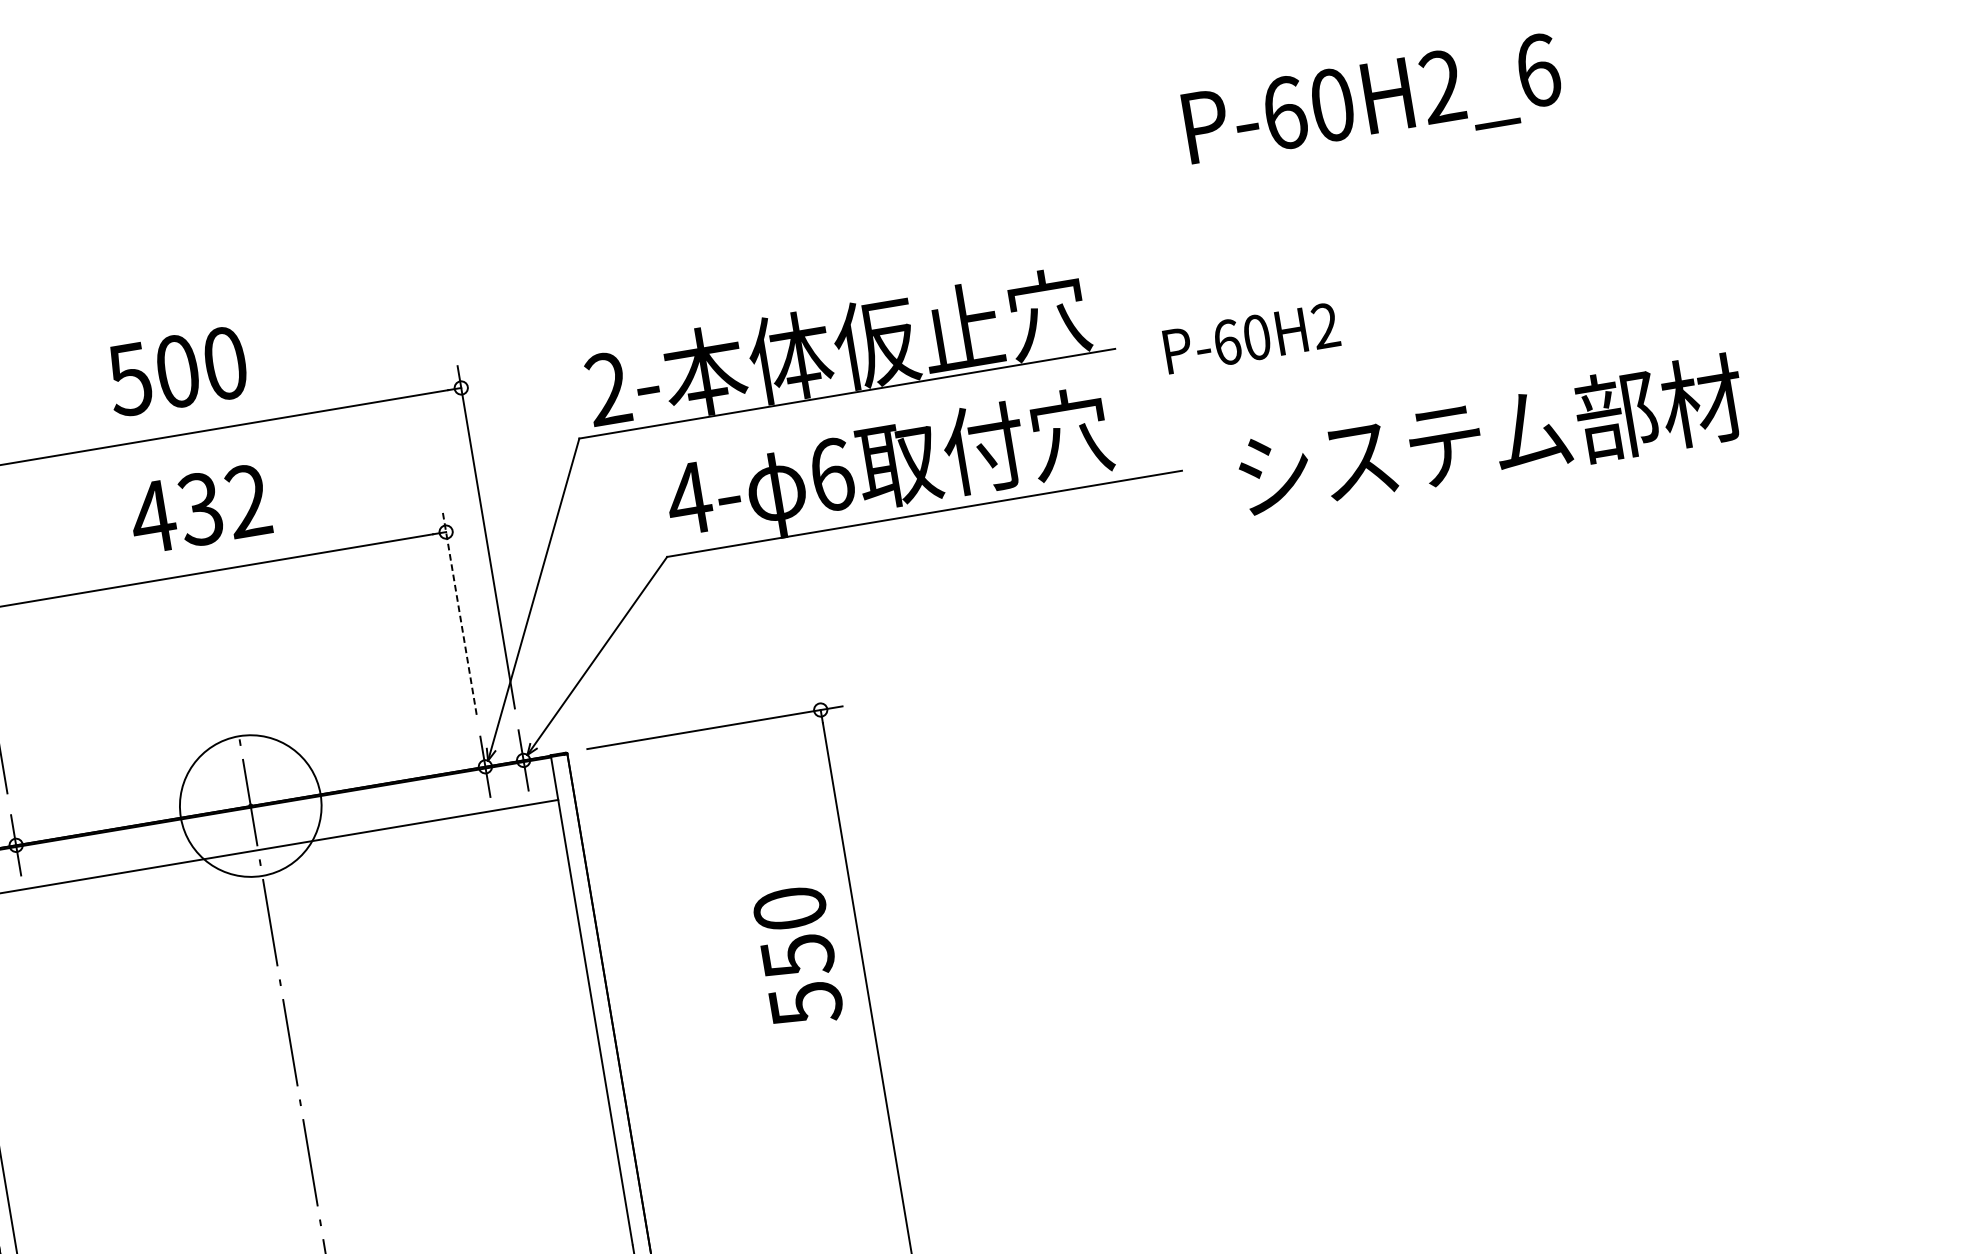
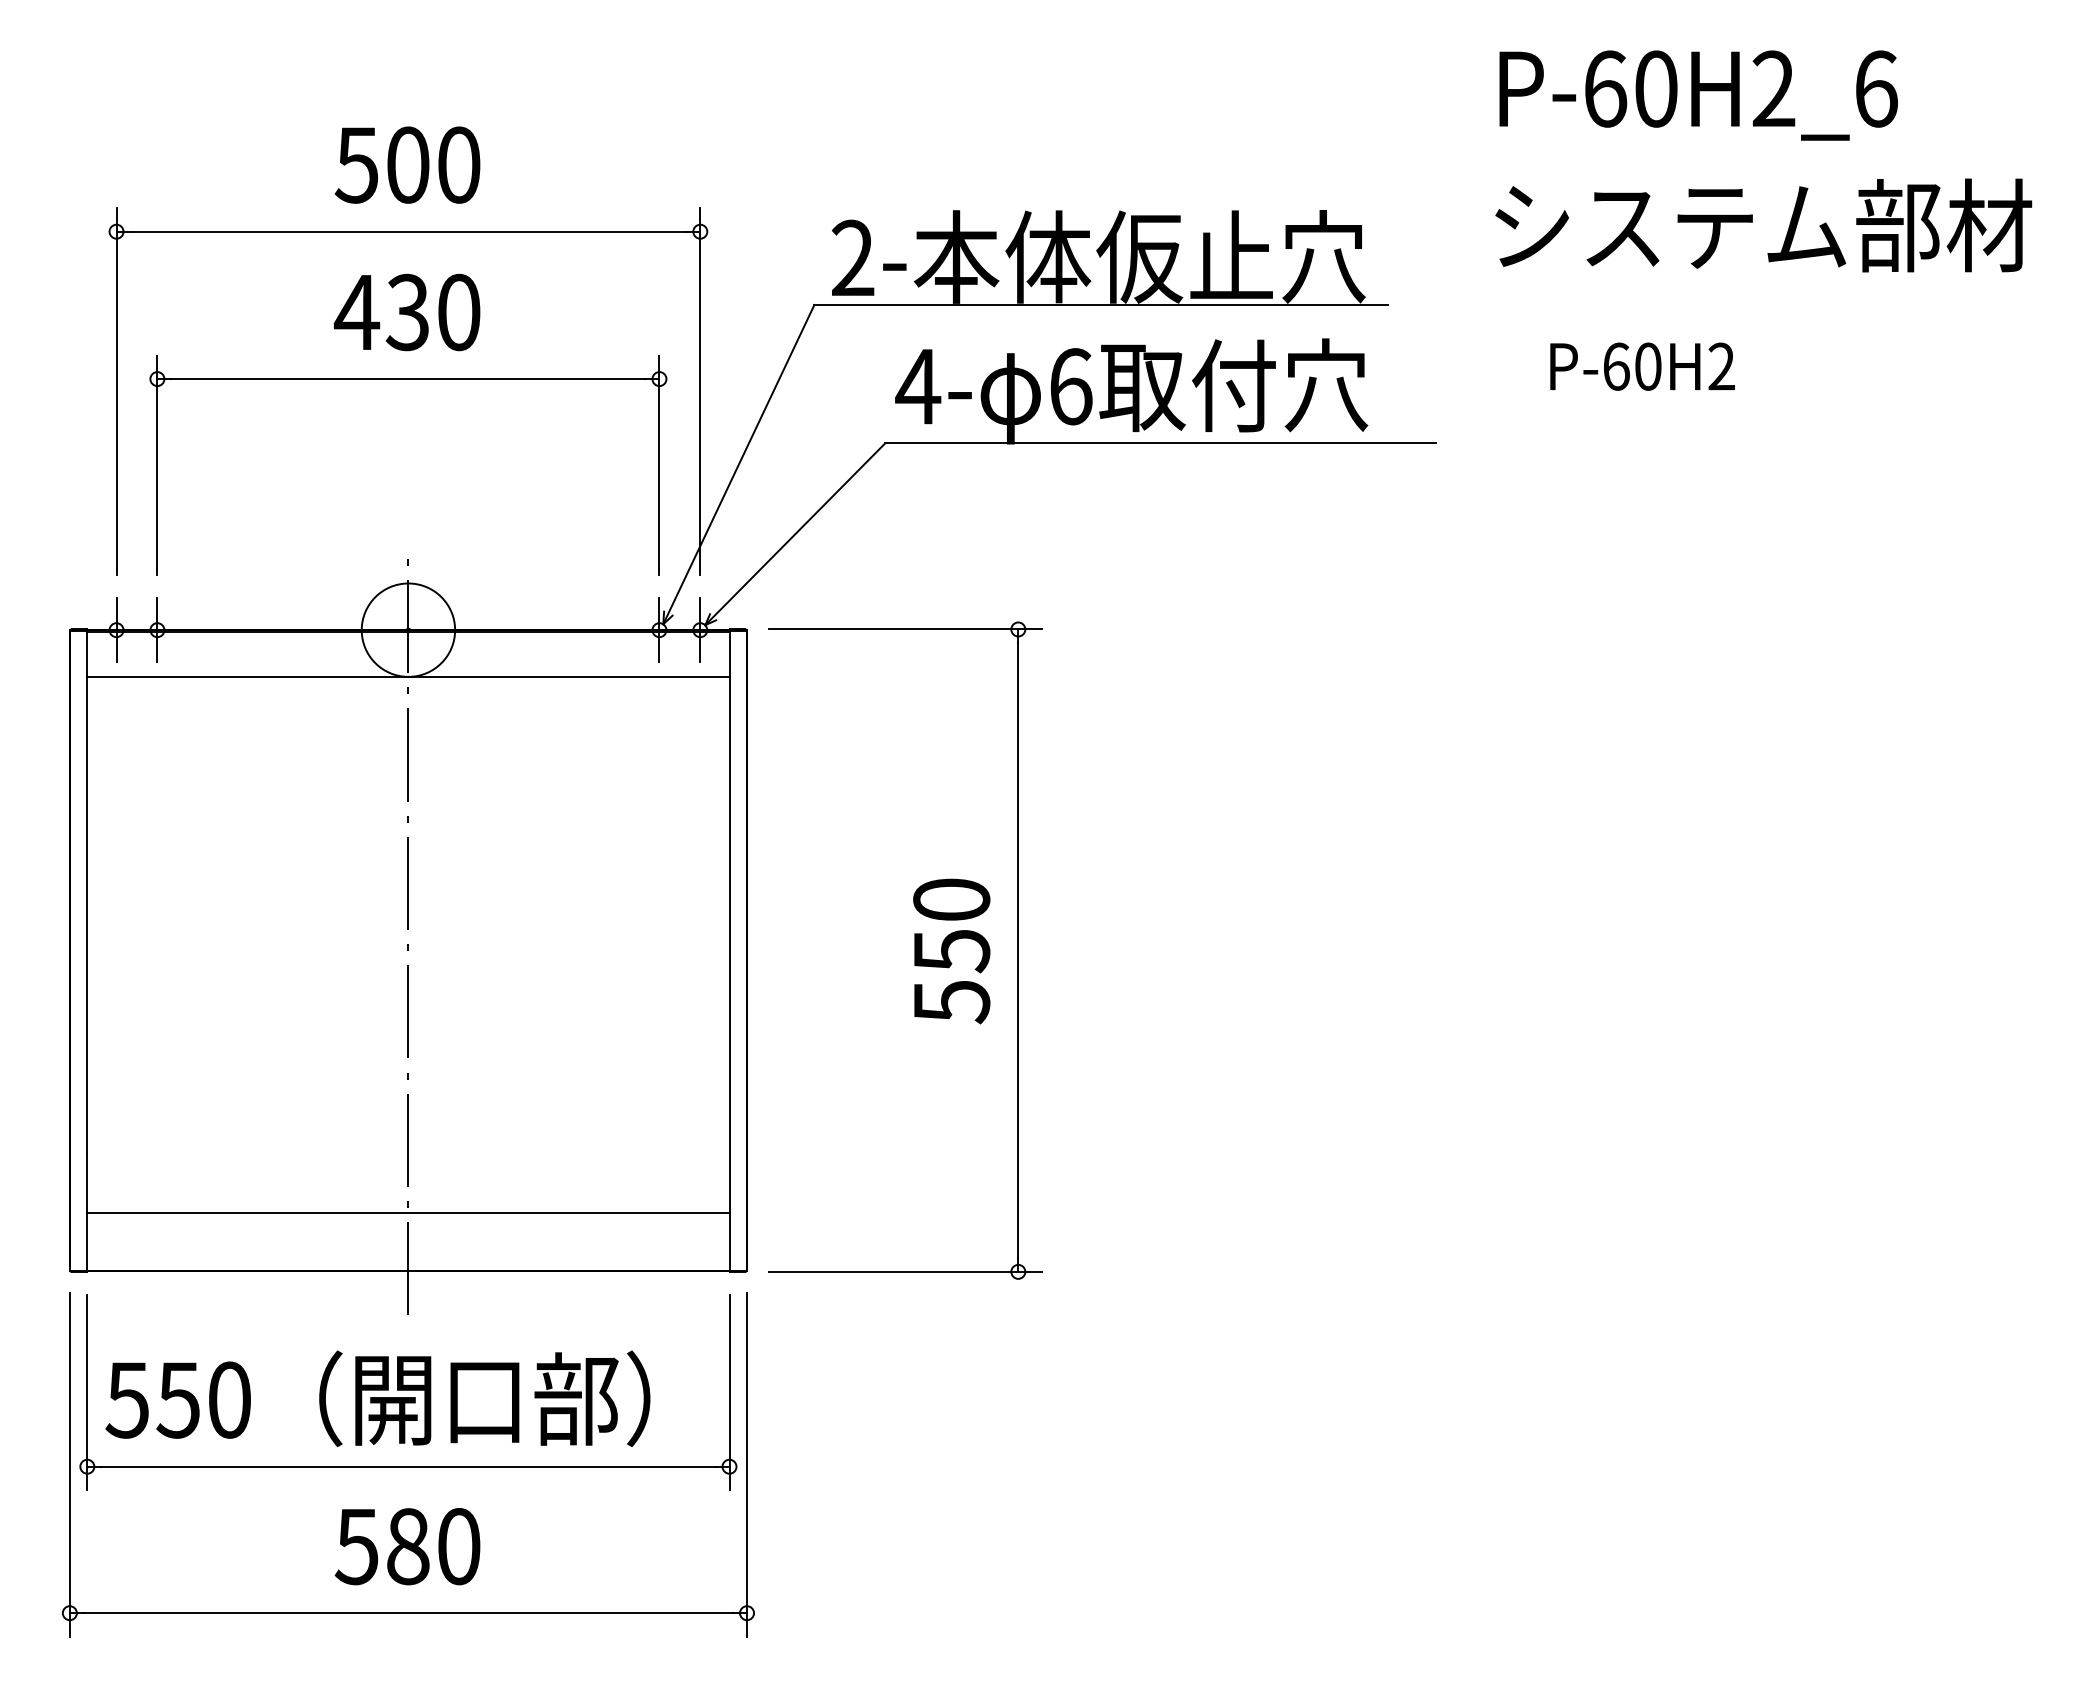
text: (1251, 338) -> (1642, 366), moved
text: (1490, 436) -> (1763, 225), moved
text: (247, 501) -> (458, 312), 432 -> 430
line: (459, 611) -> (659, 464), dashed -> solid
circle: (250, 805) -> (408, 629), size x0.62
text: (797, 956) -> (951, 951), moved

